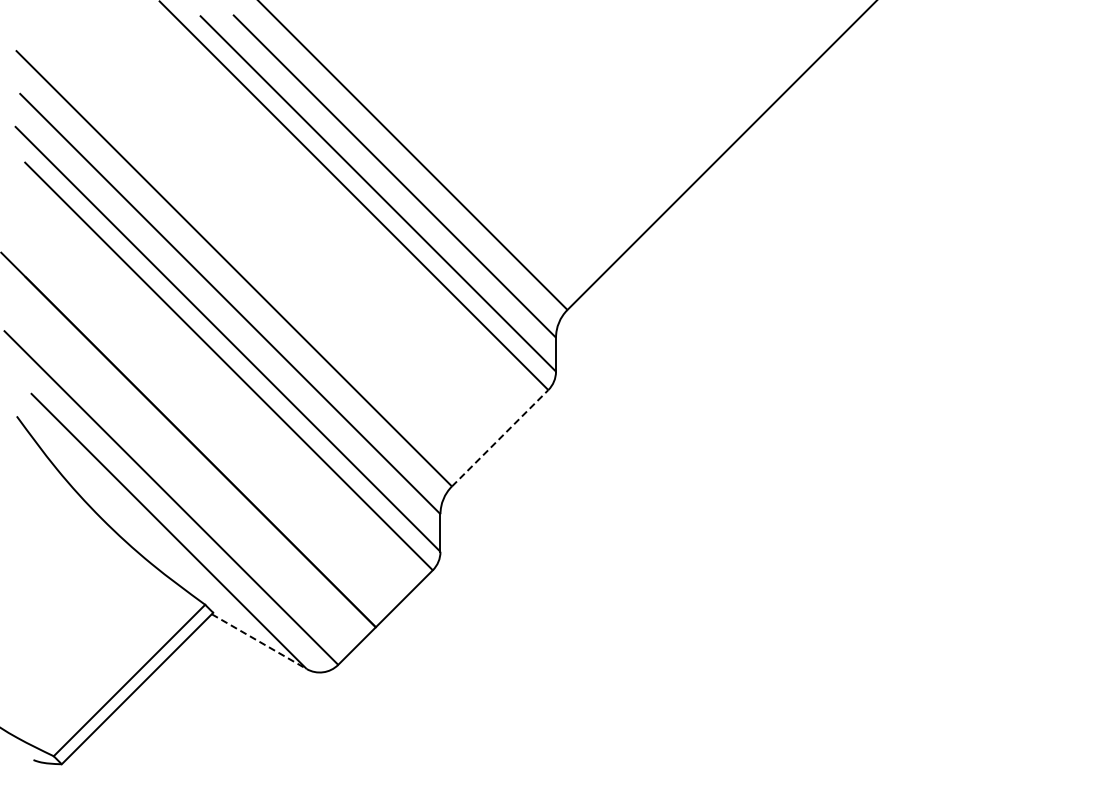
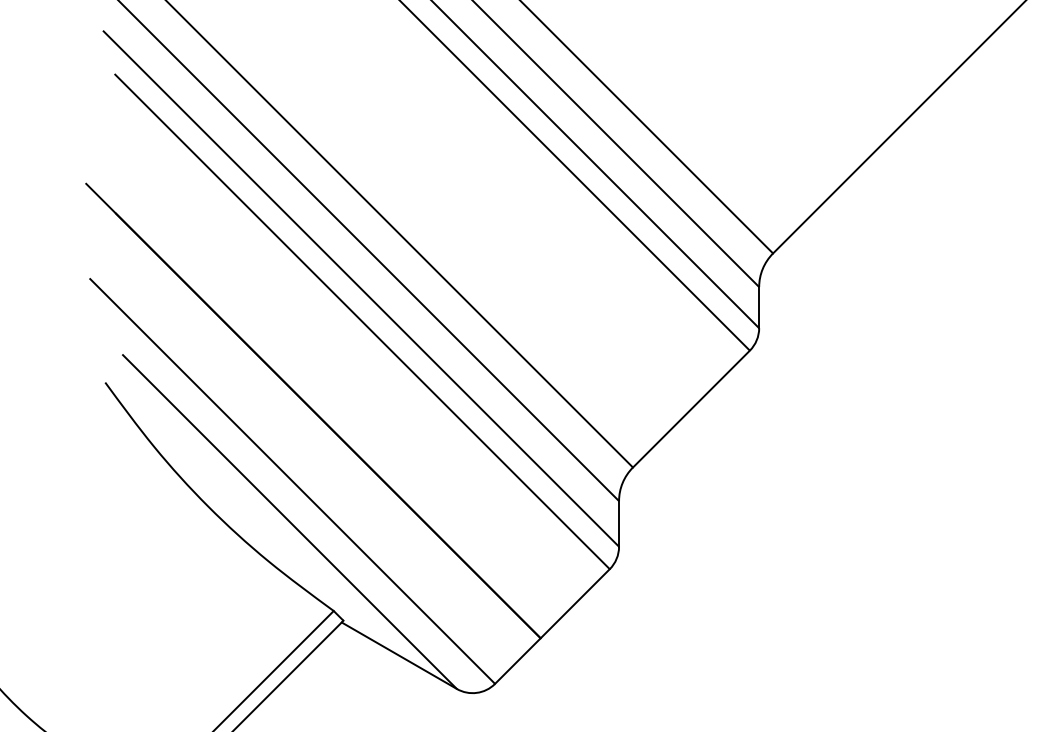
line: (500, 437) -> (691, 408), dashed -> solid
line: (259, 641) -> (399, 655), dashed -> solid

